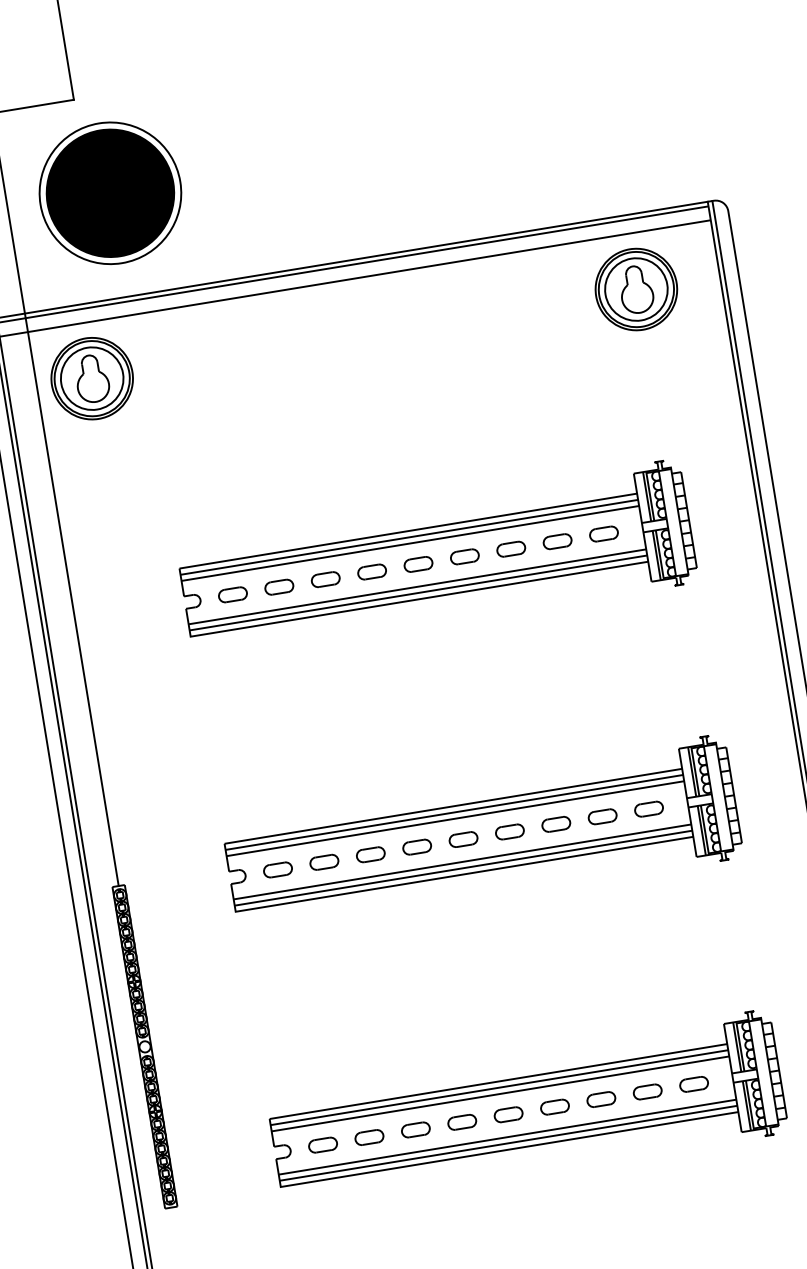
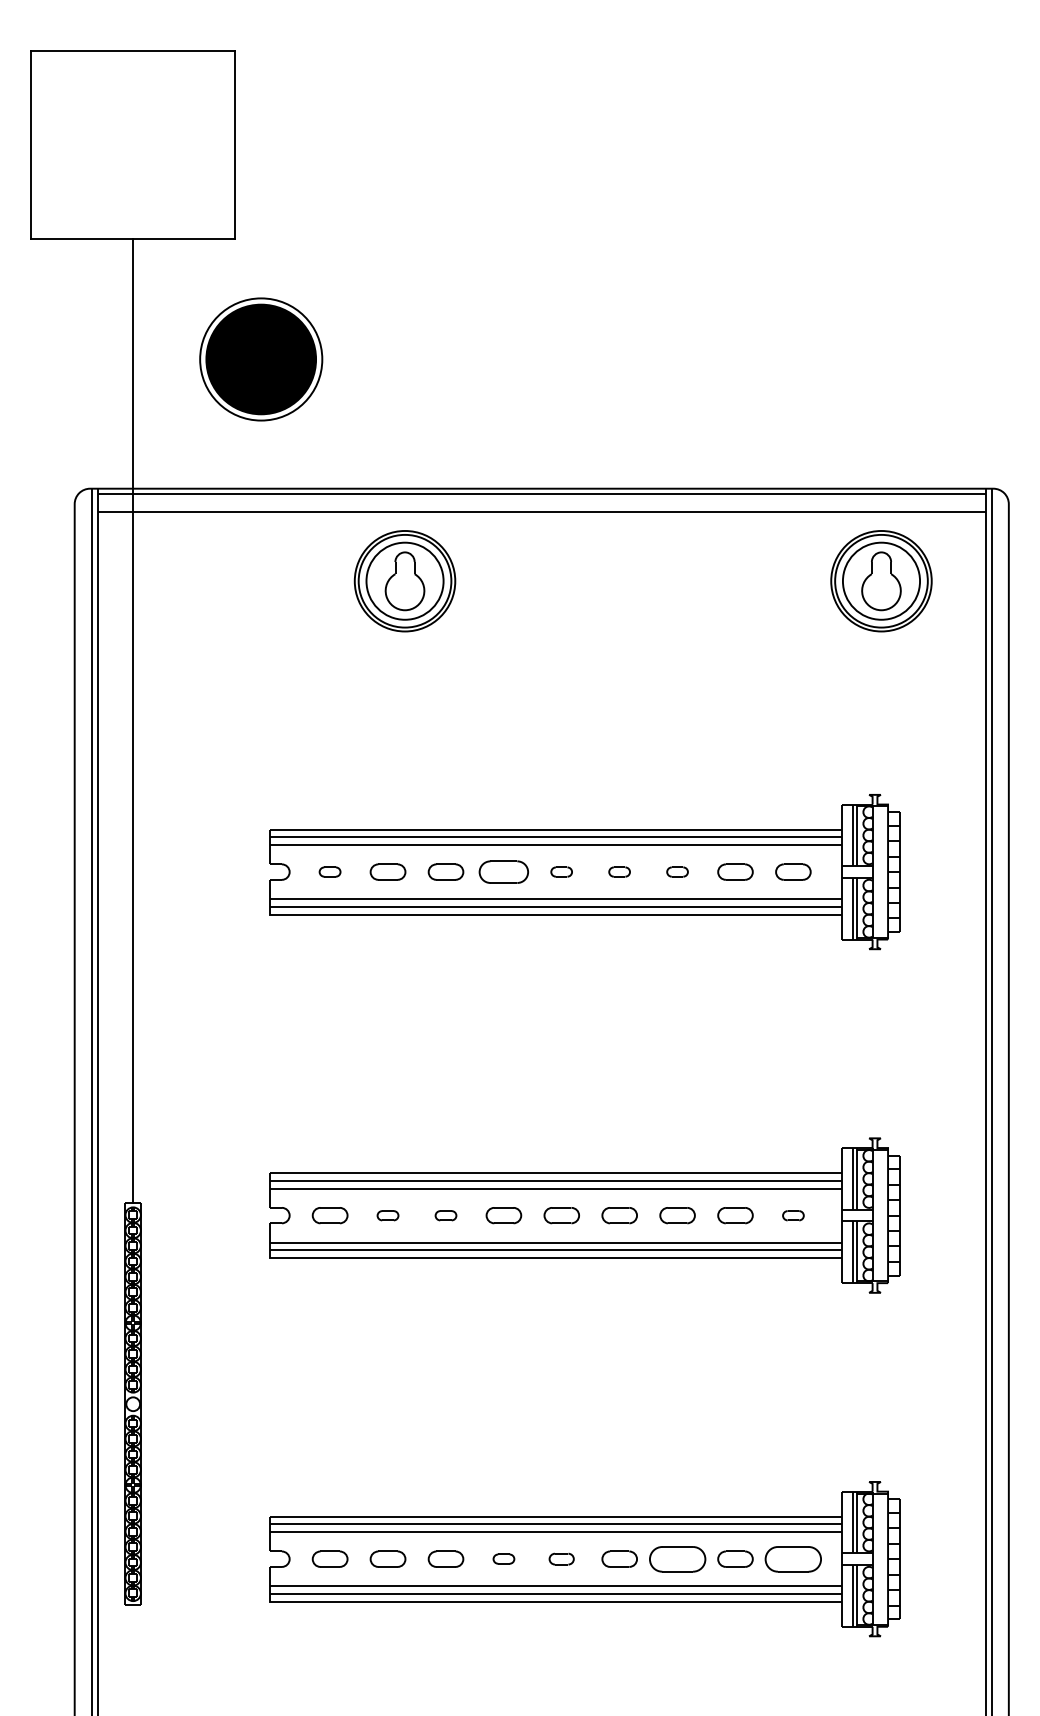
part: (110, 193) -> (261, 359), size x0.7
part: (91, 378) -> (404, 581), moved
part: (511, 548) -> (677, 871), size x0.6
part: (464, 556) -> (619, 871), size x0.6
part: (418, 564) -> (561, 871), size x0.6
part: (371, 571) -> (503, 871), size x1.4
part: (232, 594) -> (329, 871), size x0.6
part: (649, 809) -> (793, 1215), size x0.6
part: (370, 854) -> (445, 1215), size x0.6
part: (323, 862) -> (387, 1215), size x0.6
part: (694, 1083) -> (793, 1558), size x1.6
part: (601, 1099) -> (677, 1558), size x1.6
part: (508, 1114) -> (561, 1558), size x0.7
part: (461, 1121) -> (503, 1558), size x0.6

